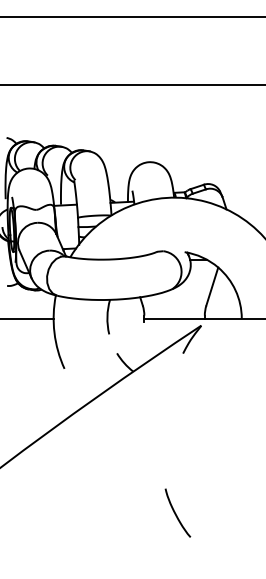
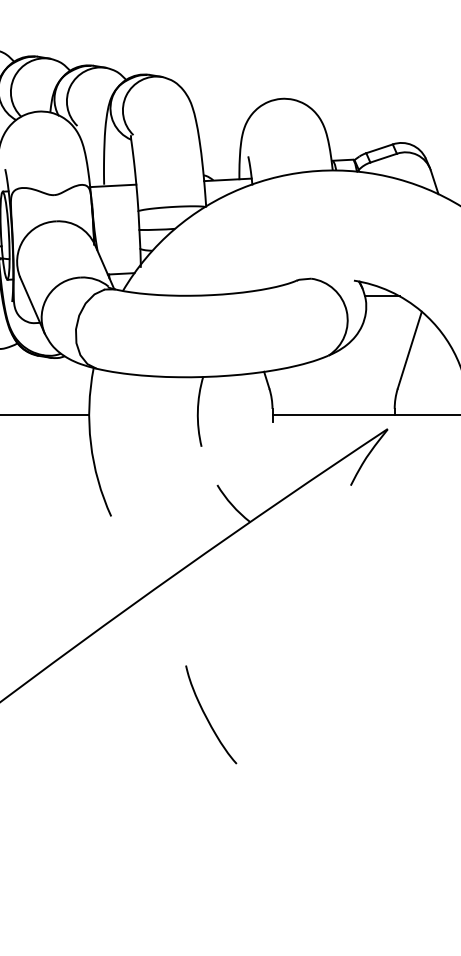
curve: (176, 513) -> (208, 715), moved

